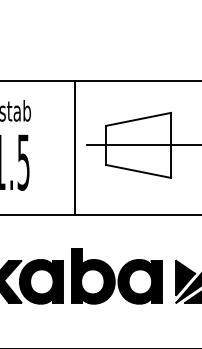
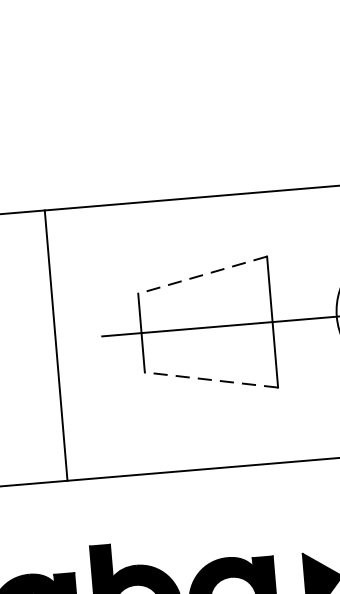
line: (138, 119) -> (202, 275), solid -> dashed
line: (75, 147) -> (56, 344), moved
line: (138, 171) -> (211, 380), solid -> dashed

